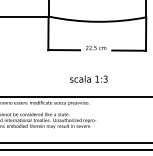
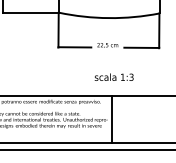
text: (88, 78) -> (113, 76), moved
line: (99, 120) -> (111, 119), added

